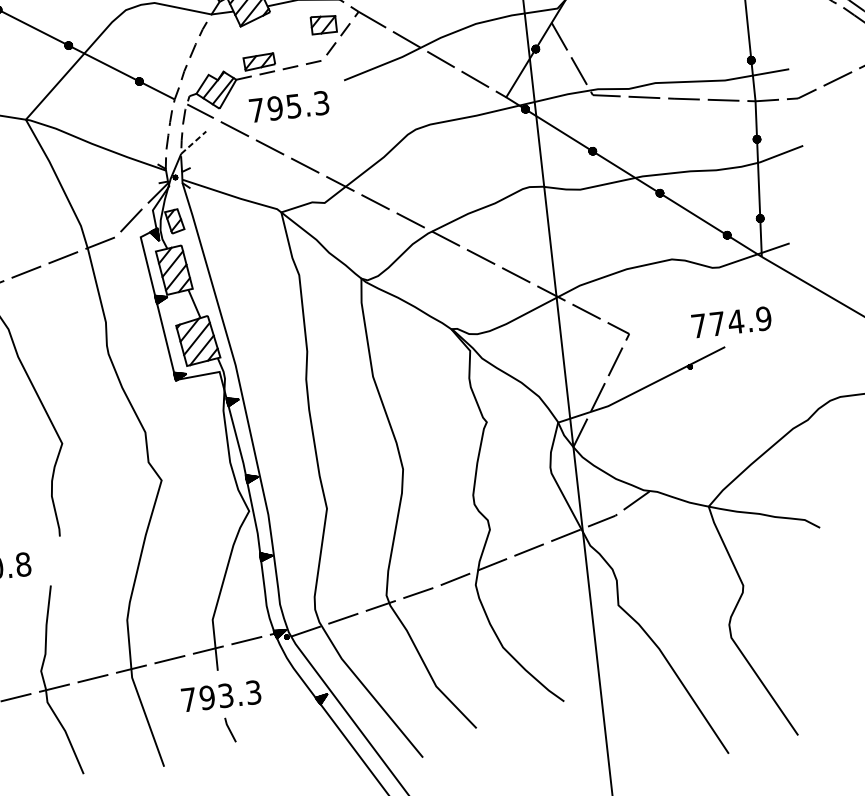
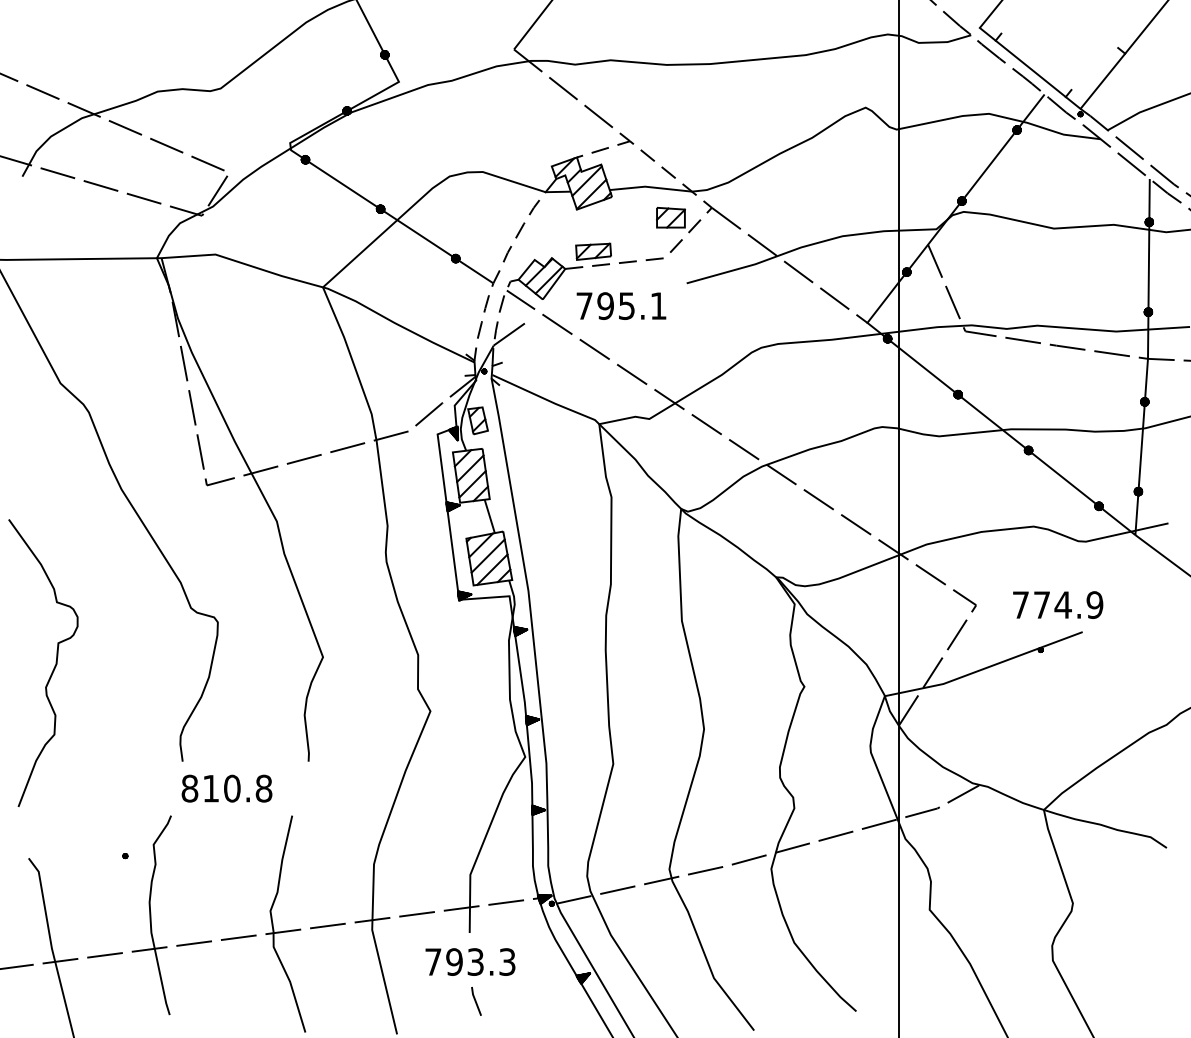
text: (321, 102) -> (658, 305), 795.3 -> 795.1
line: (193, 142) -> (509, 334), dashed -> solid
text: (731, 321) -> (1058, 604), moved

